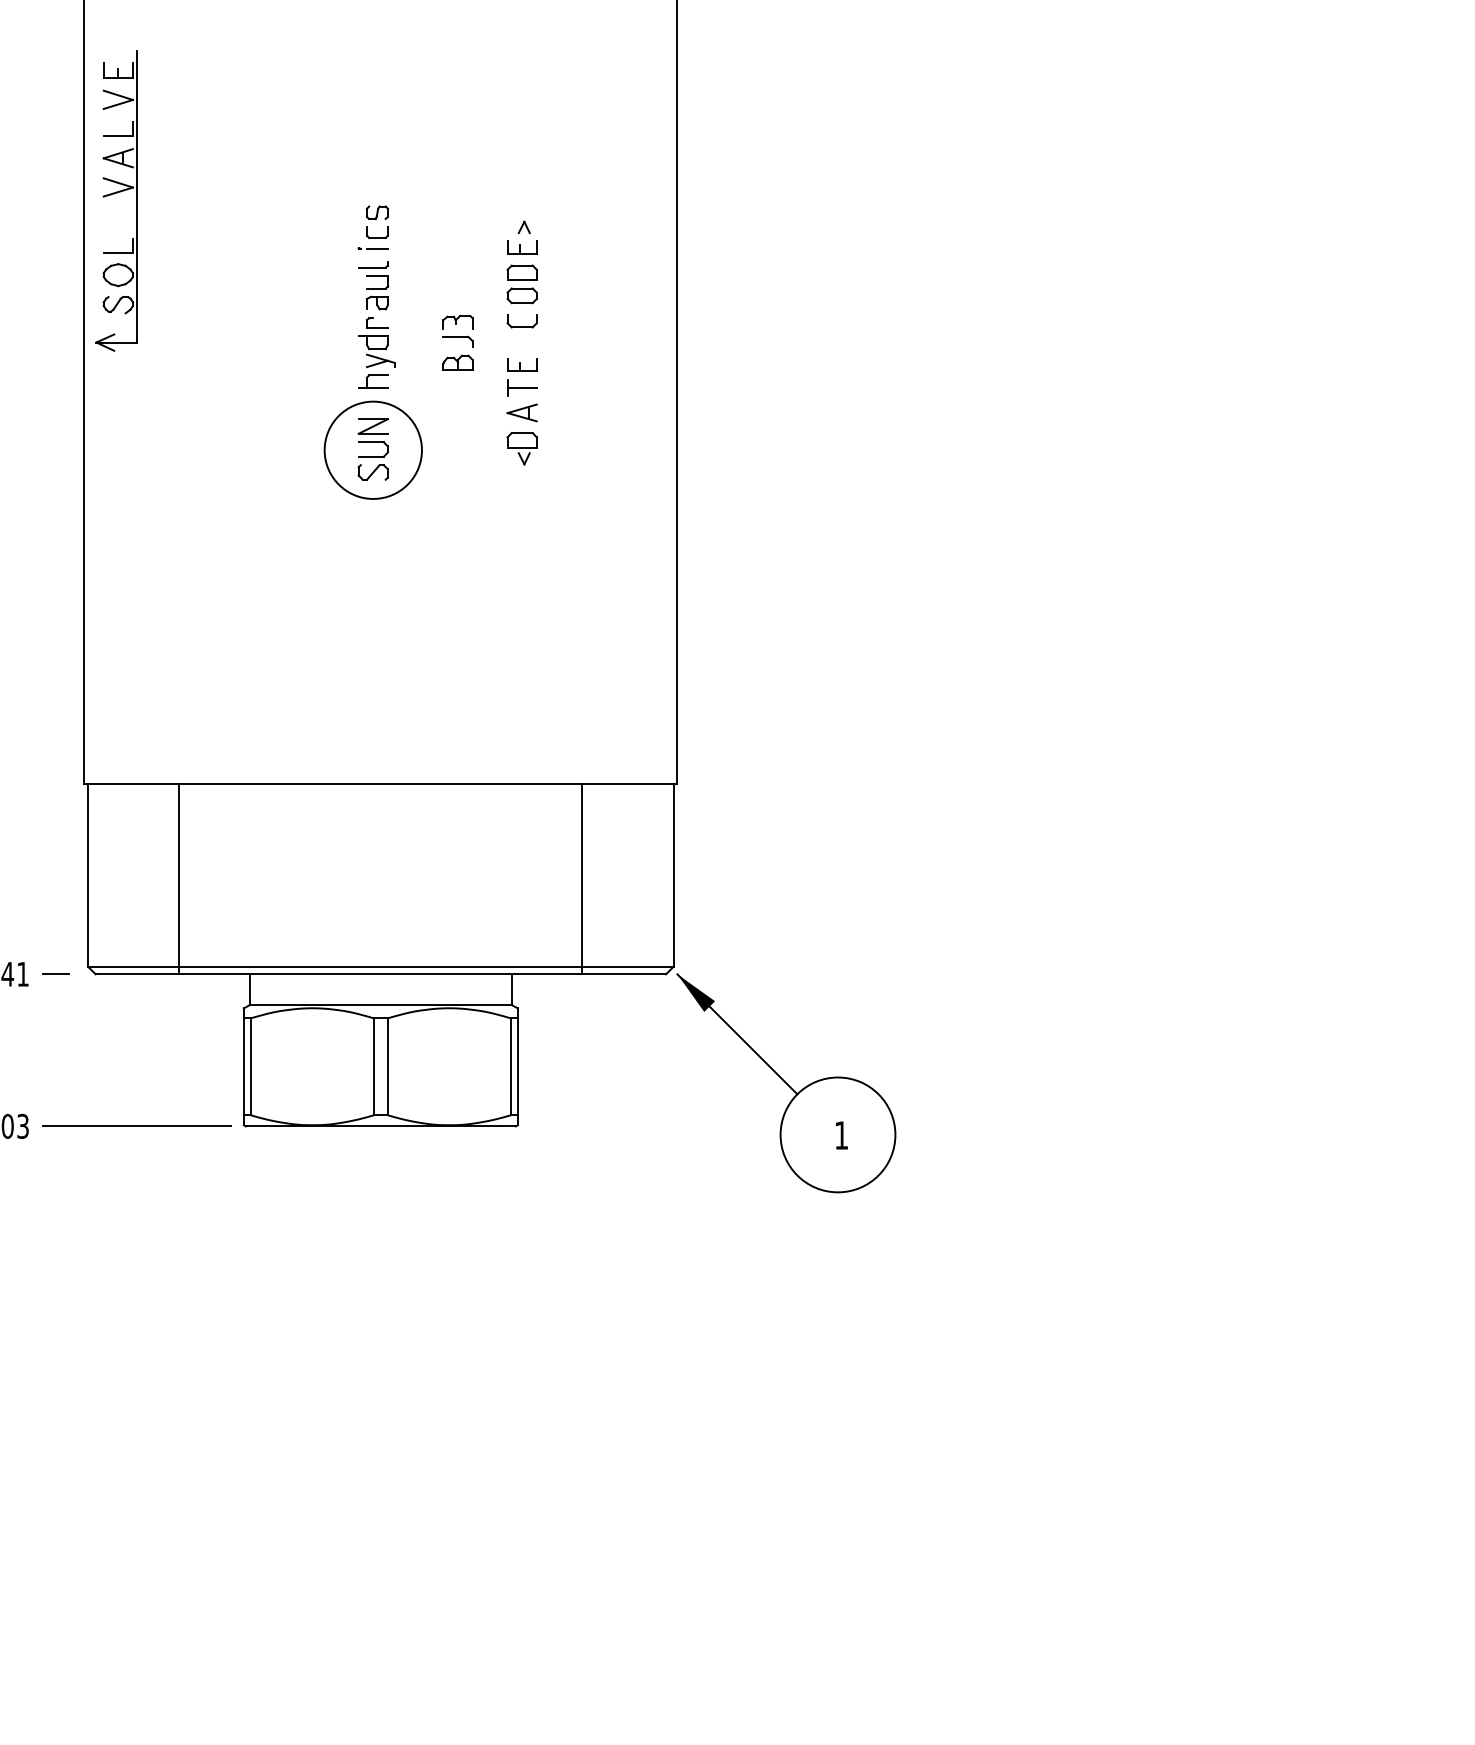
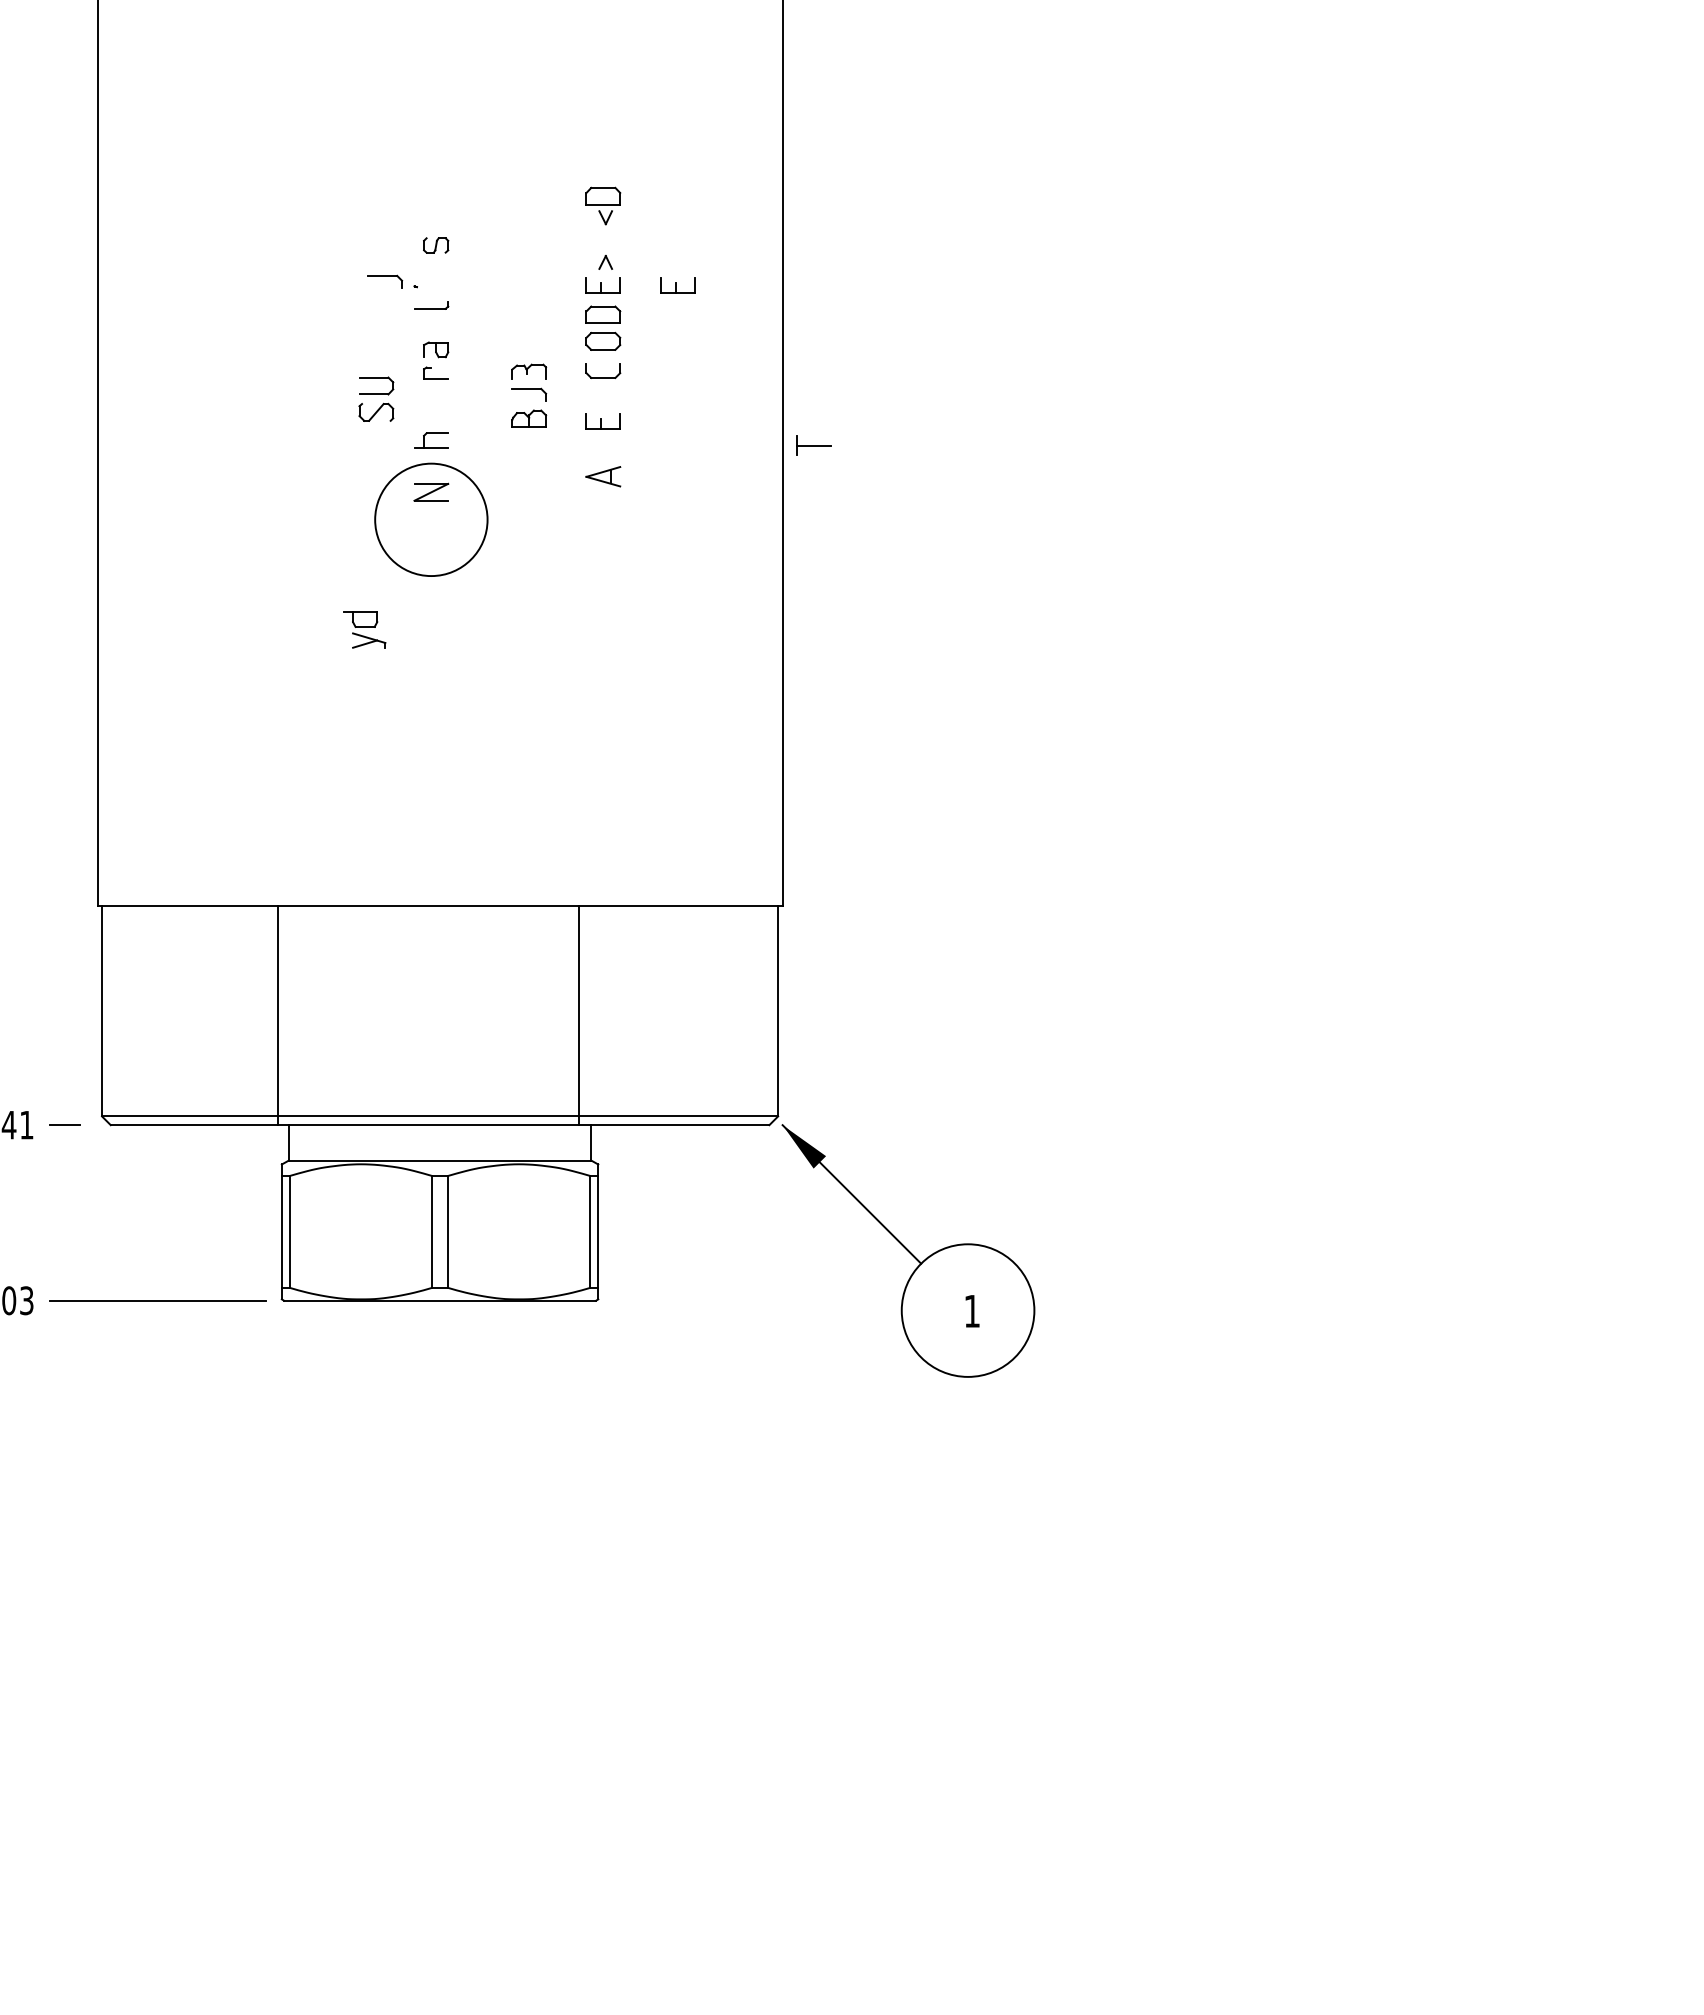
part: (113, 194) -> (131, 224), removed
part: (377, 232) -> (436, 268), removed
part: (333, 243) -> (385, 281), added
part: (586, 247) -> (677, 285), added
line: (377, 249) -> (436, 287), removed
part: (377, 282) -> (436, 326), removed
part: (376, 351) -> (364, 629), moved
part: (521, 387) -> (813, 445), moved
part: (522, 448) -> (603, 205), moved
part: (373, 460) -> (376, 398), moved
line: (179, 879) -> (278, 1015), moved
line: (582, 879) -> (578, 1015), moved

